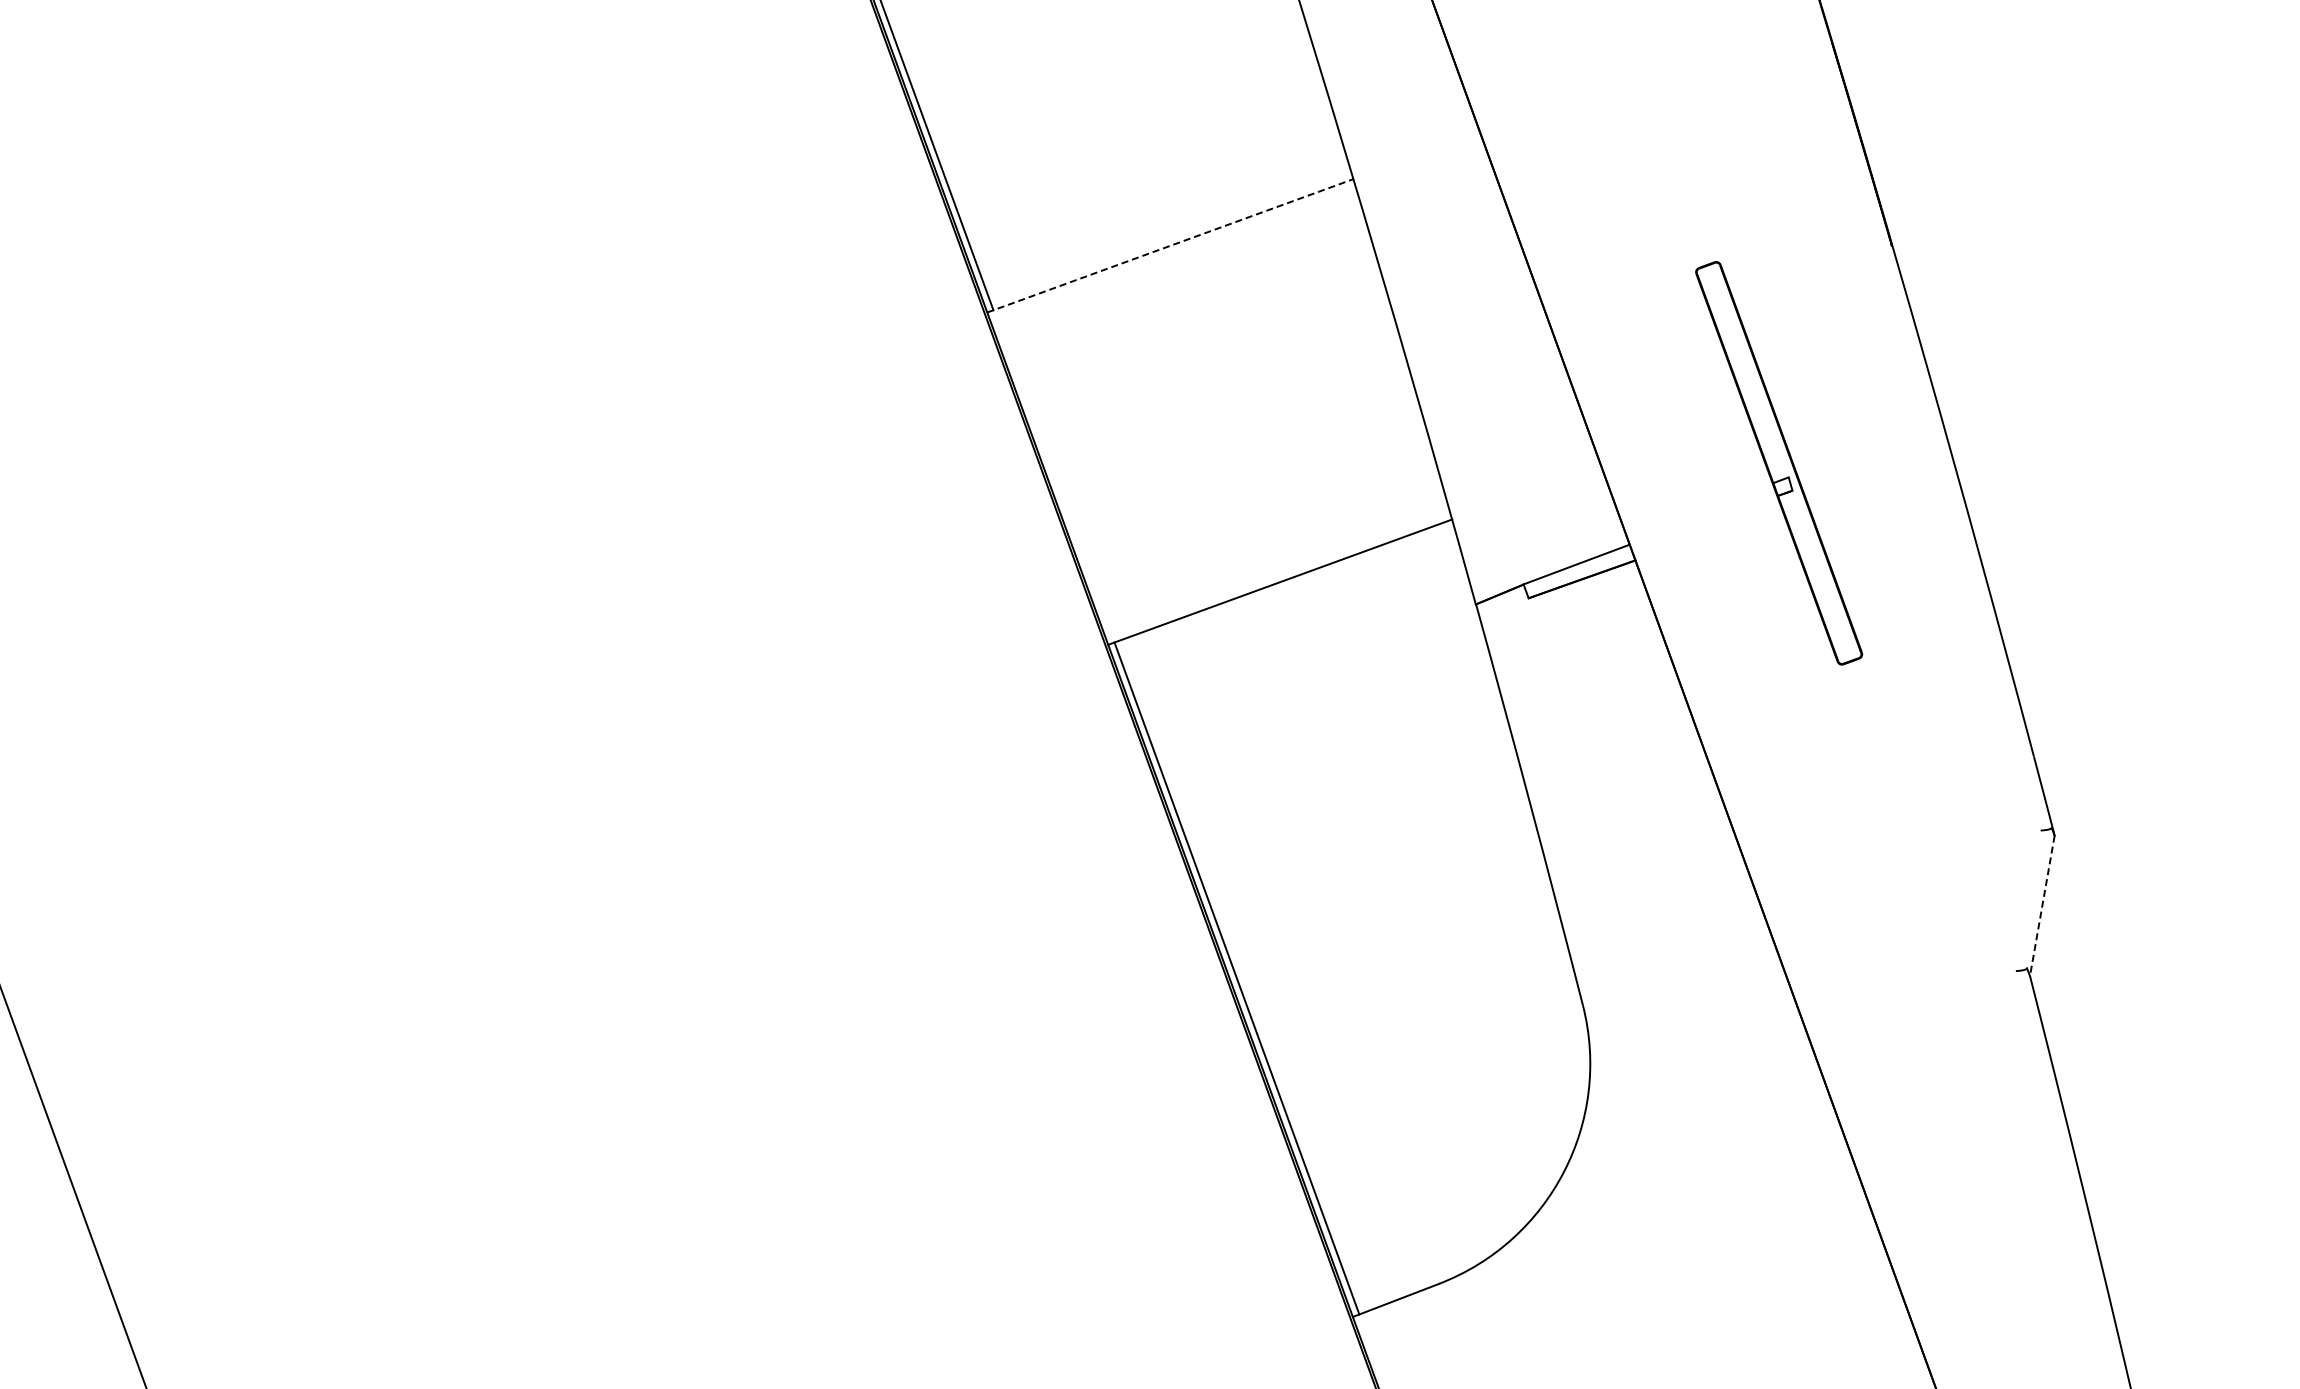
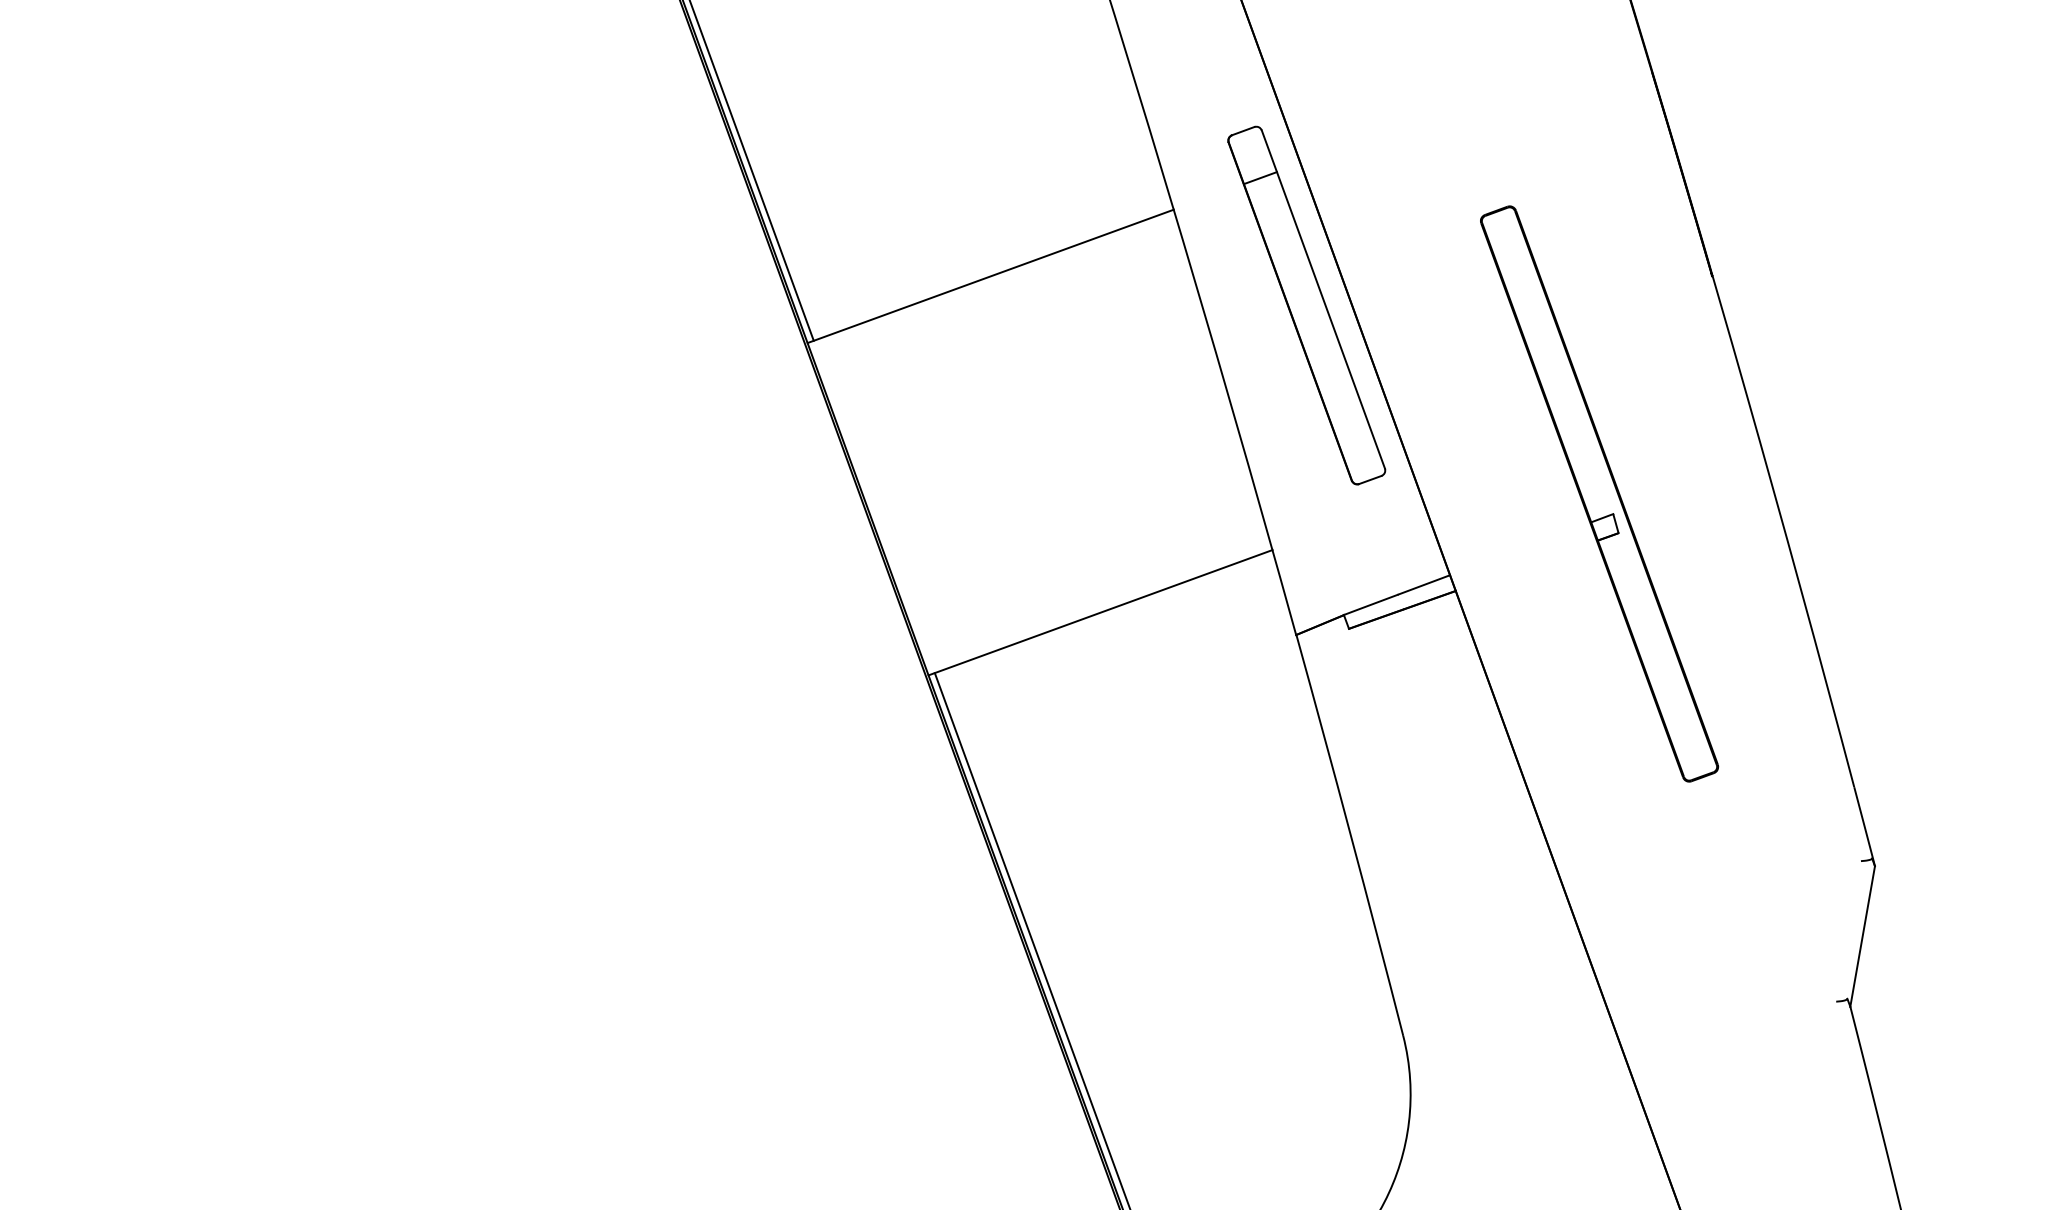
line: (1170, 245) -> (990, 276), dashed -> solid
part: (1486, 274) -> (1306, 305), added
part: (1778, 462) -> (1598, 493), size x1.43
line: (2042, 906) -> (1862, 937), dashed -> solid

